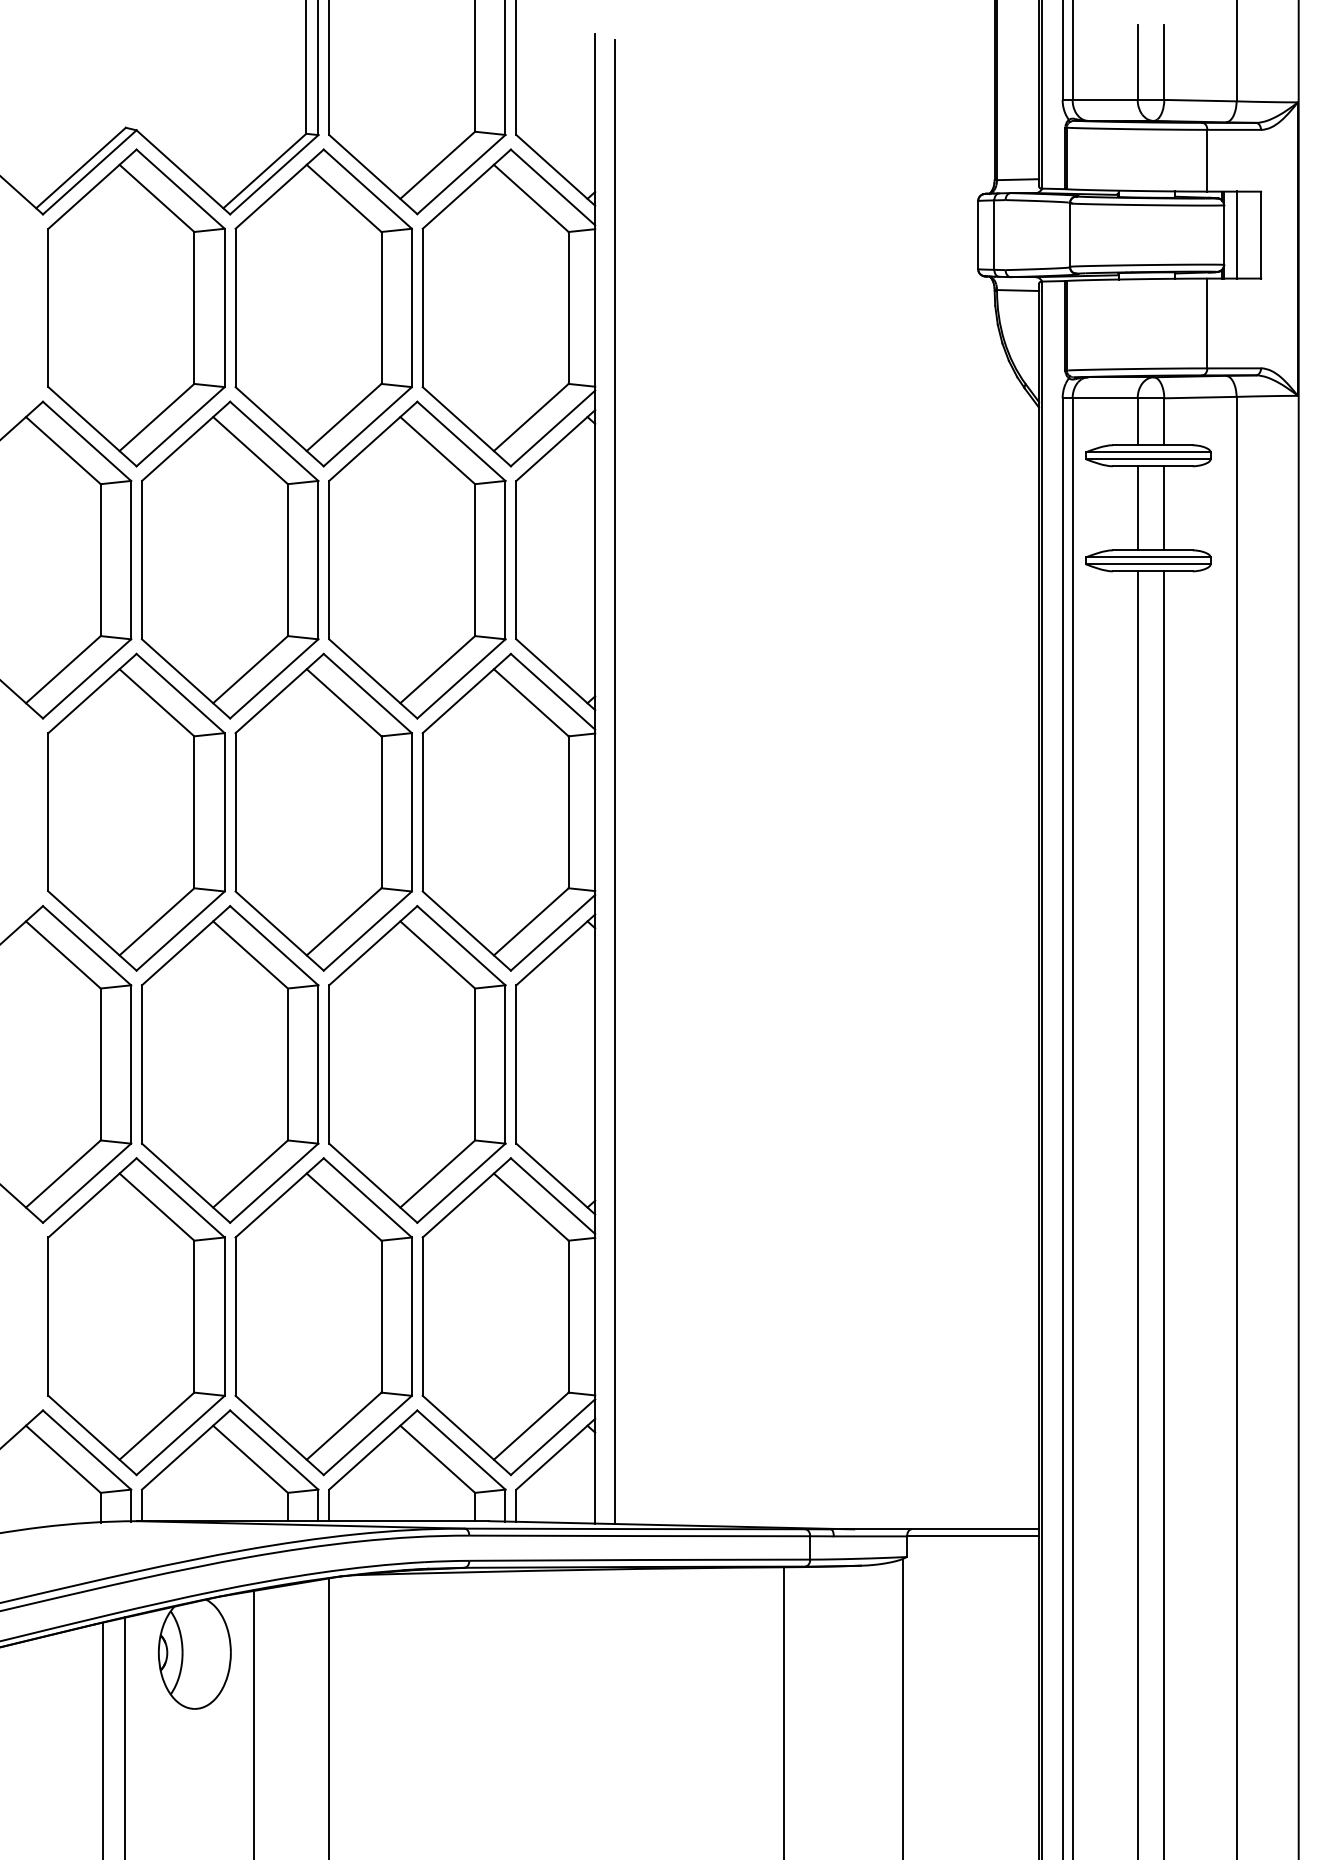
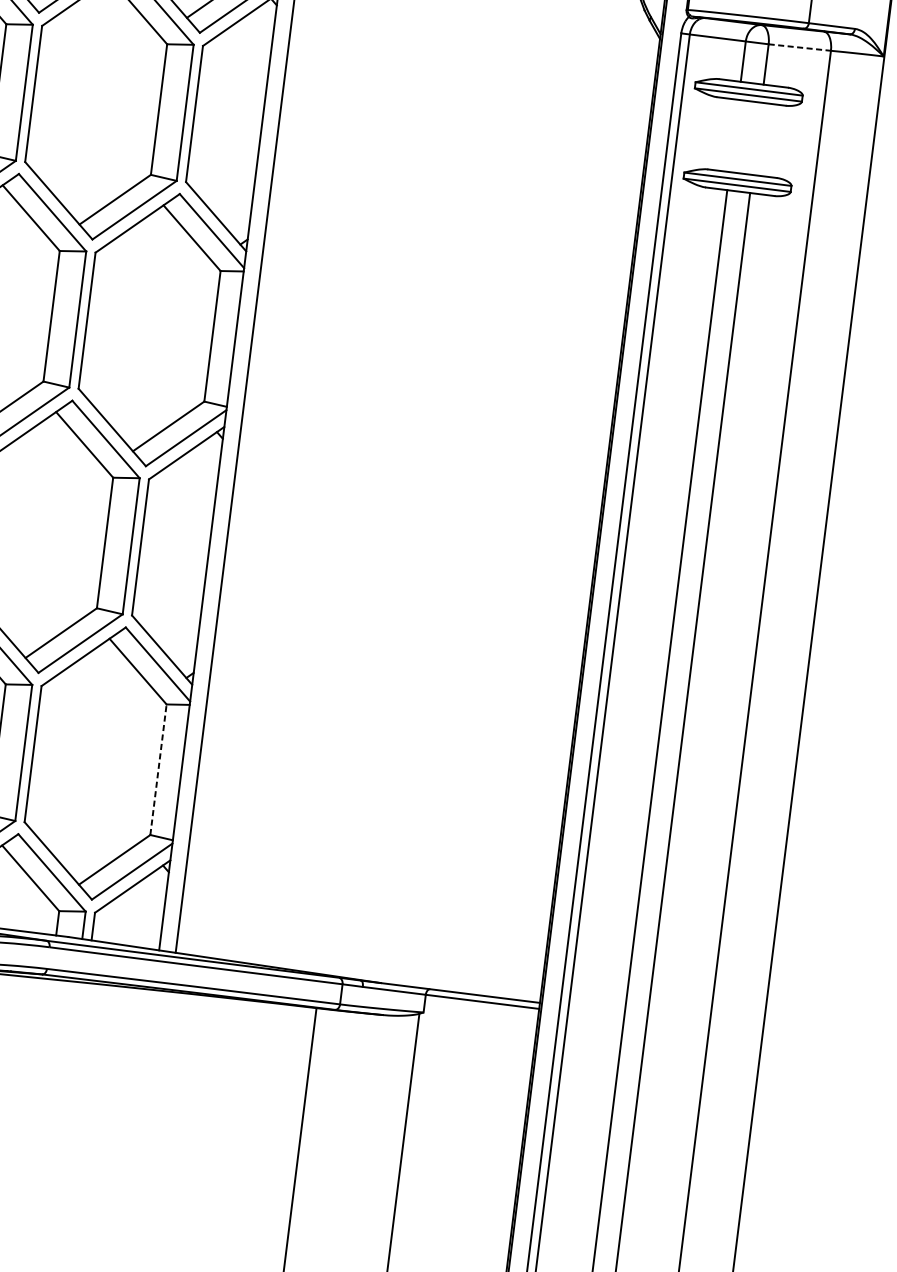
line: (1200, 397) -> (799, 47), solid -> dashed
line: (1137, 508) -> (733, 136), removed
line: (1164, 508) -> (757, 139), removed
line: (568, 1316) -> (158, 769), solid -> dashed

